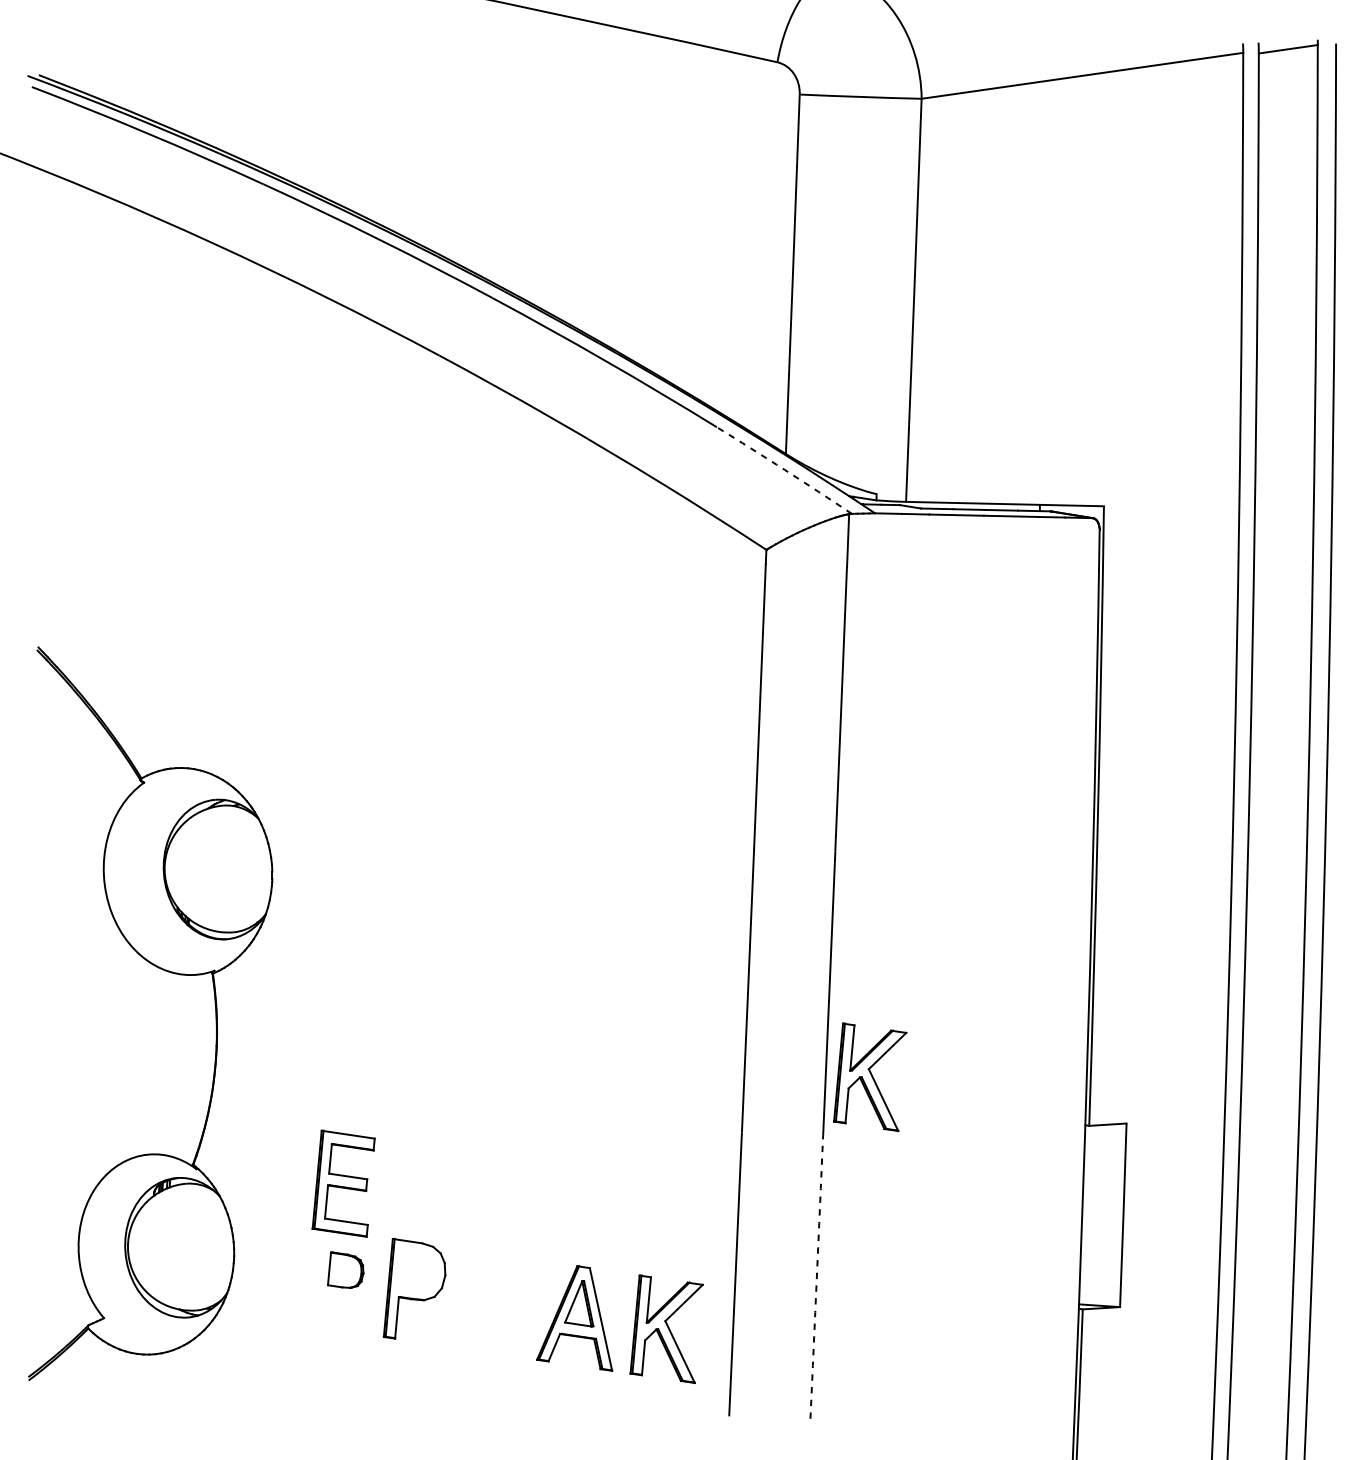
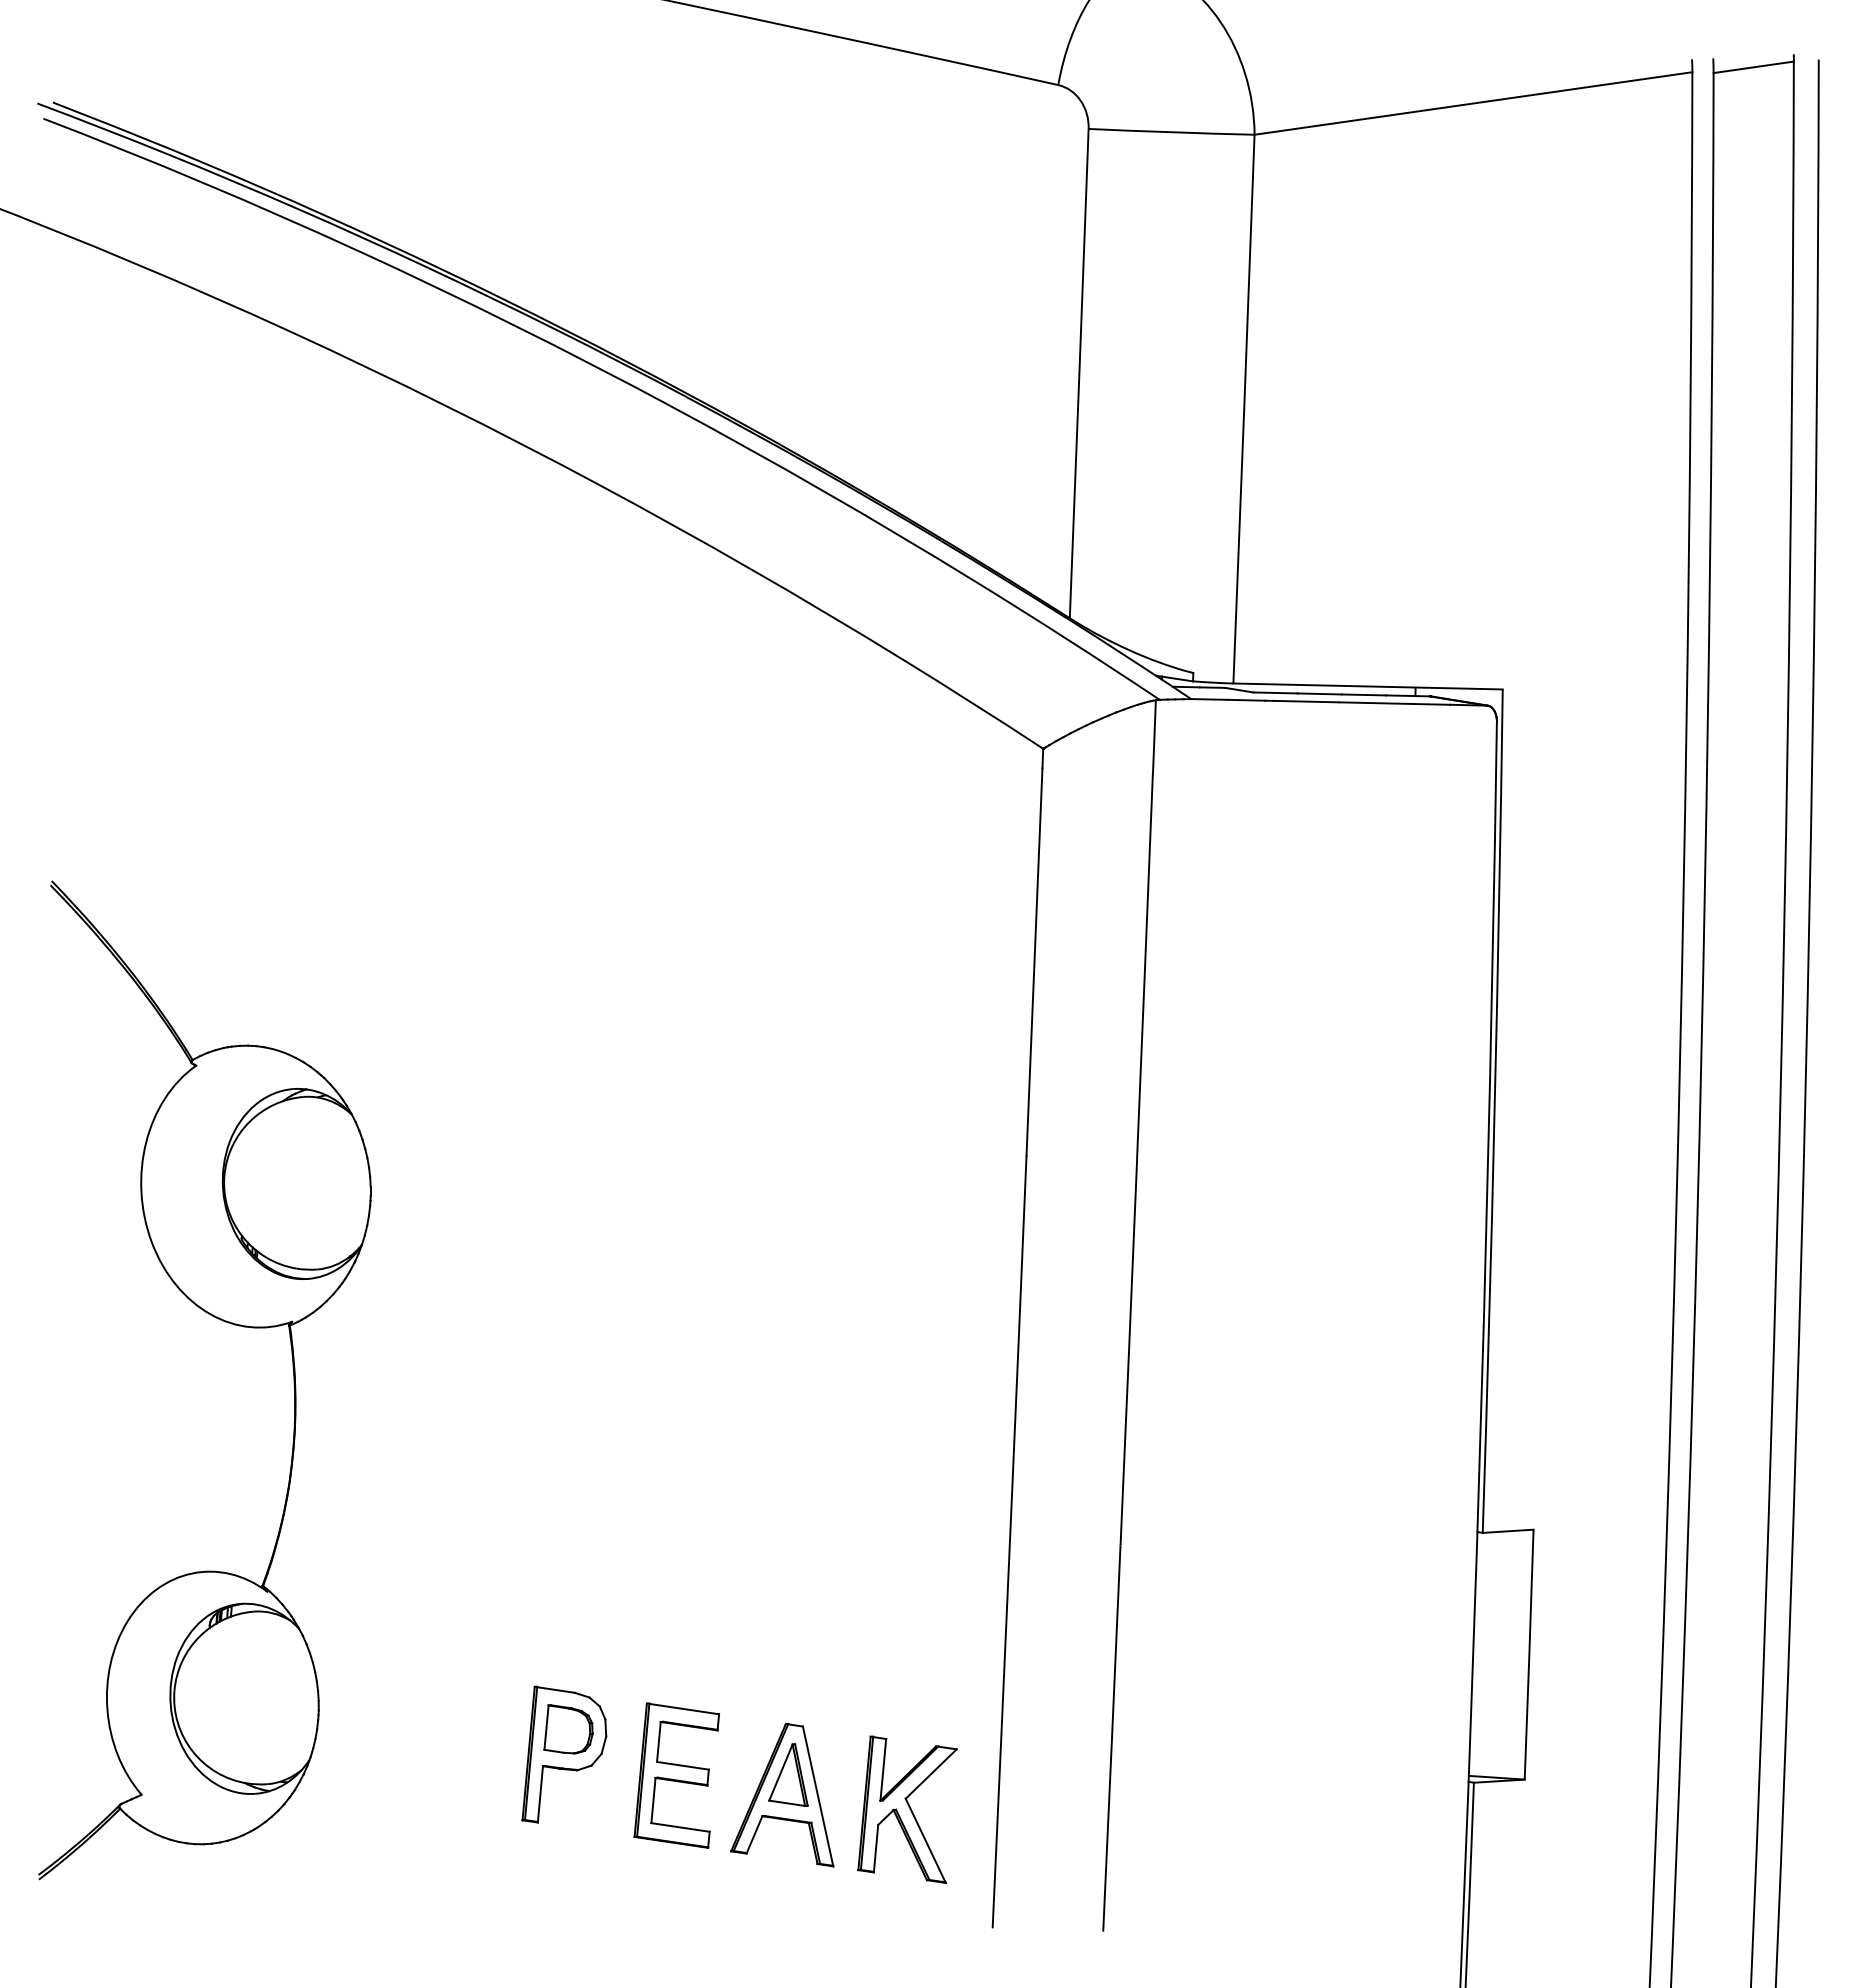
arc: (784, 469) -> (1068, 639), dashed -> solid
part: (870, 1077) -> (1184, 1466), removed
part: (343, 1183) -> (676, 1775), moved
part: (345, 1270) -> (568, 1729), moved
arc: (816, 1276) -> (1111, 1738), dashed -> solid

